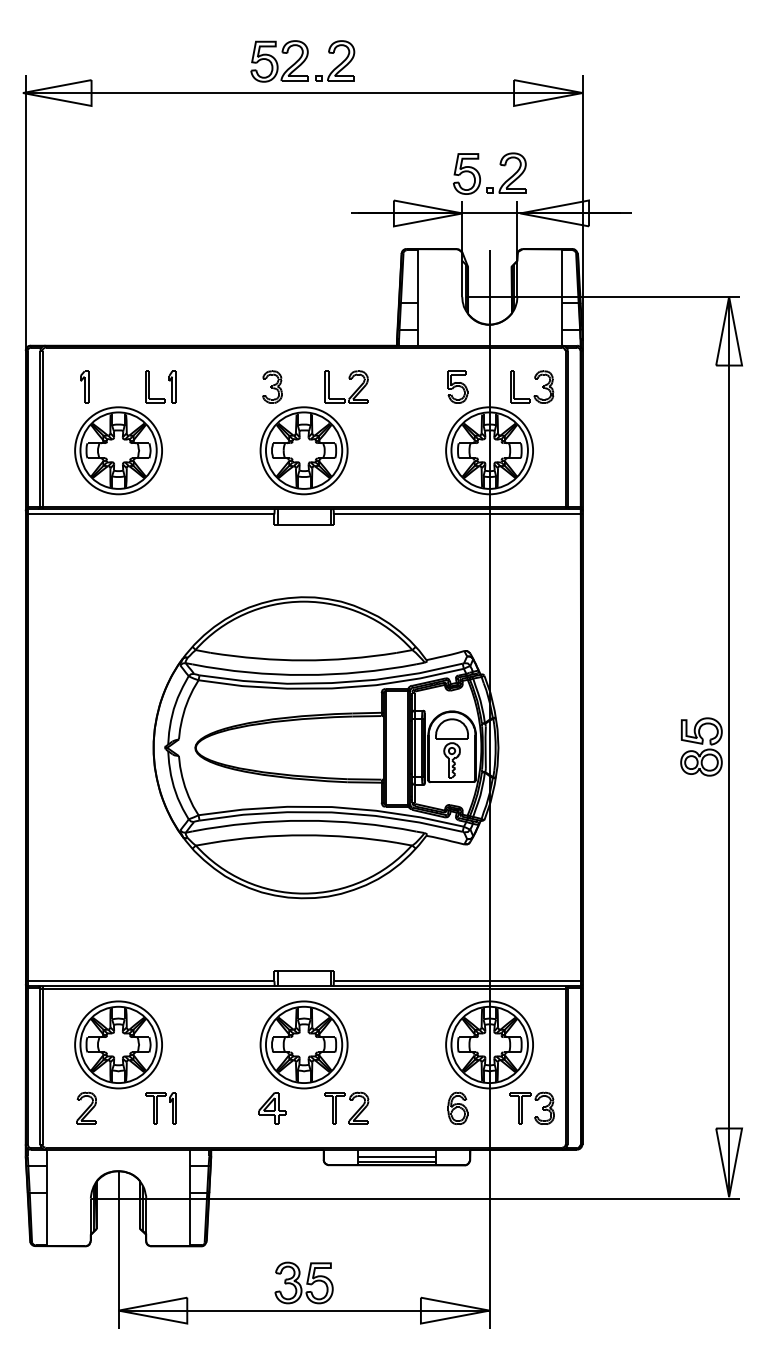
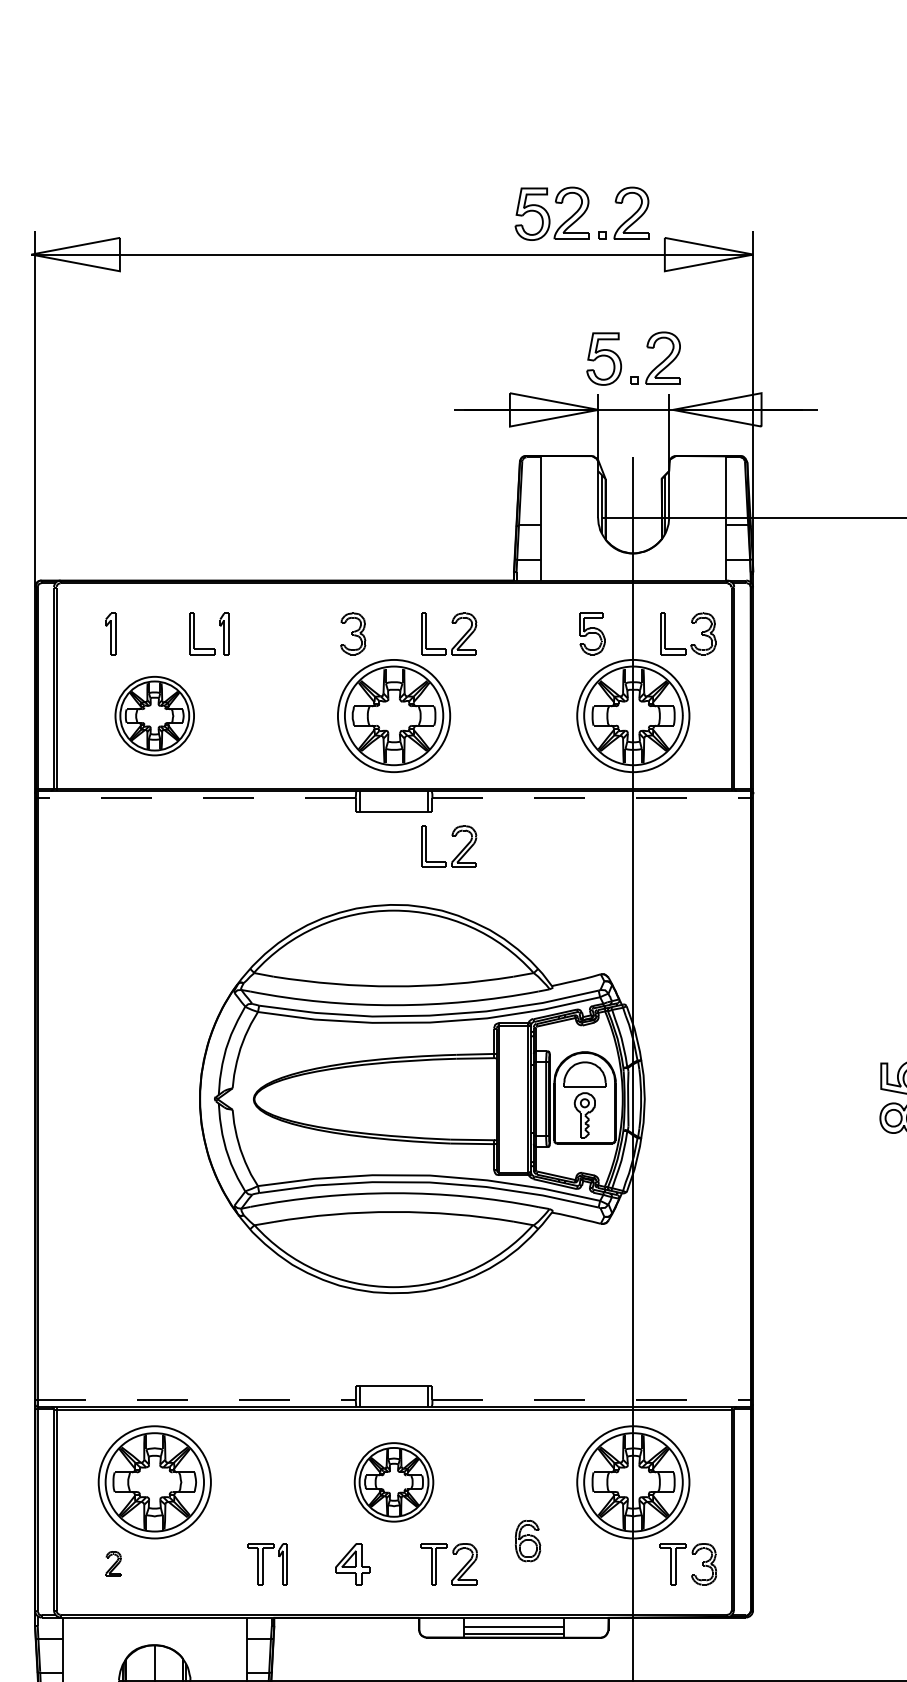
part: (302, 61) -> (581, 213), moved
part: (118, 450) -> (154, 715), size x0.7
line: (149, 514) -> (194, 798), solid -> dashed
line: (458, 514) -> (593, 798), solid -> dashed
part: (349, 544) -> (452, 836), added
line: (150, 981) -> (195, 1400), solid -> dashed
line: (458, 981) -> (593, 1400), solid -> dashed
part: (303, 1044) -> (393, 1481), size x0.7
part: (86, 1107) -> (113, 1563), size x0.6
part: (457, 1107) -> (527, 1539), moved
part: (160, 1108) -> (266, 1564), moved

